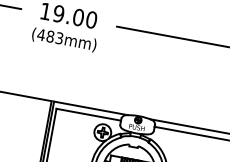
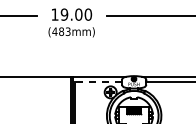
line: (88, 114) -> (98, 81), solid -> dashed

